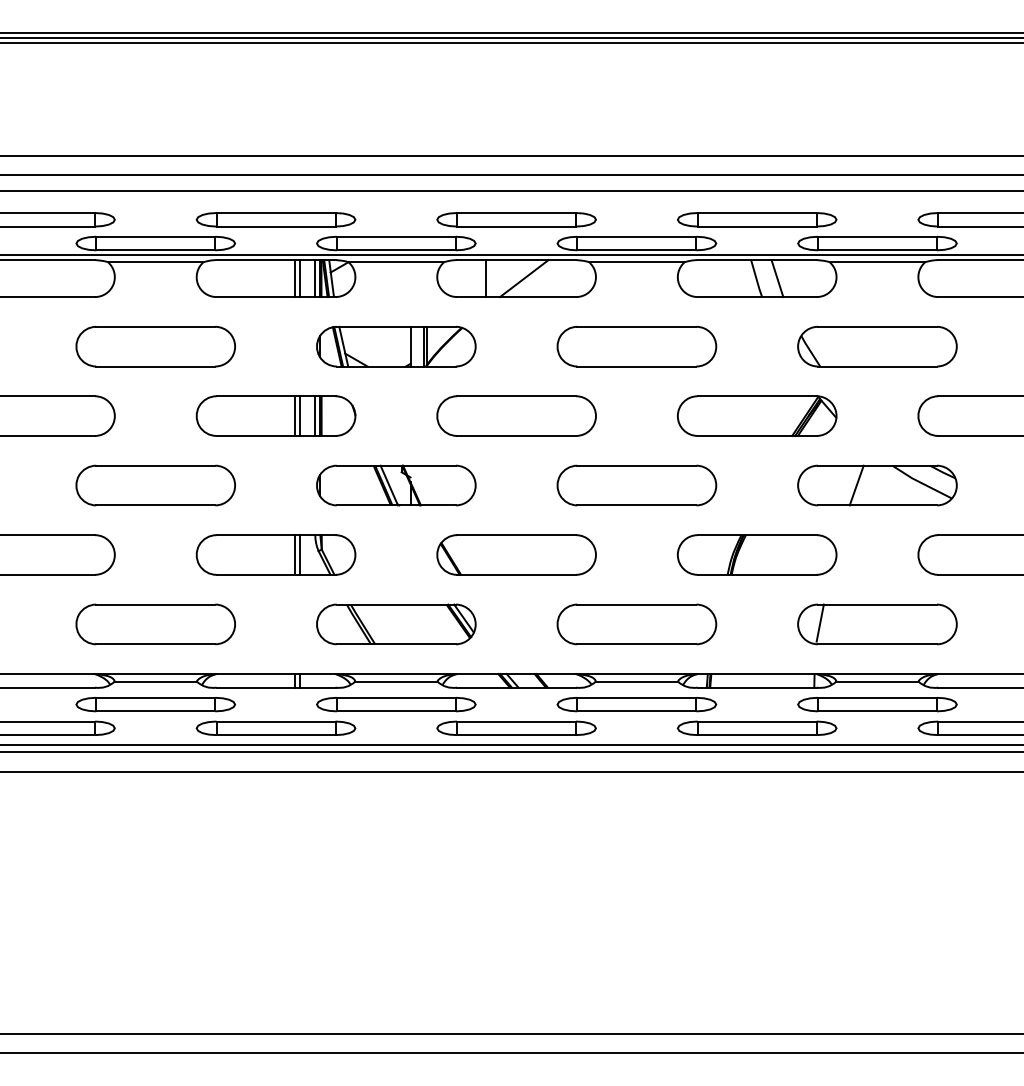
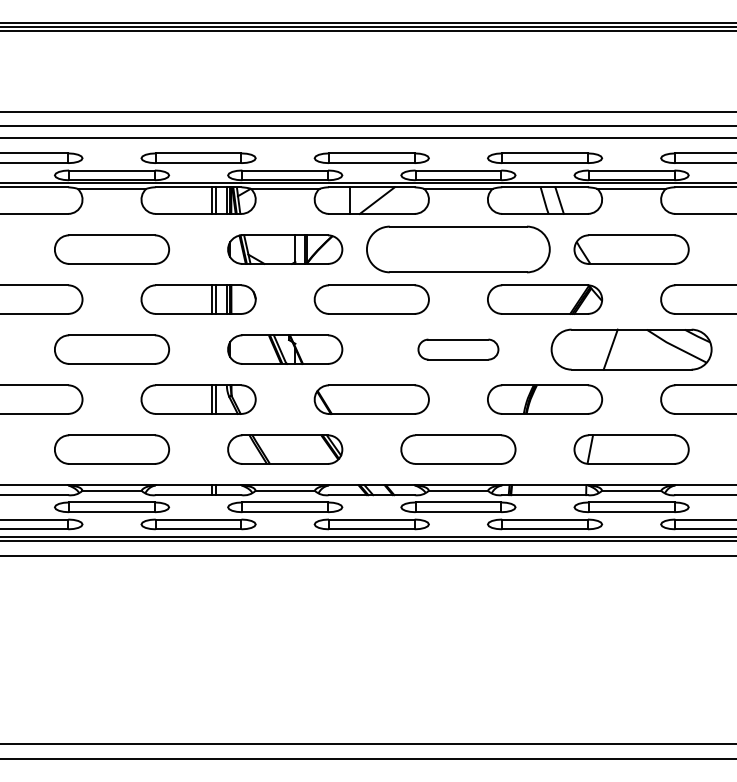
part: (636, 346) -> (458, 249), size x1.6
part: (636, 485) -> (458, 349), size x0.7
part: (877, 485) -> (631, 349), size x1.4

